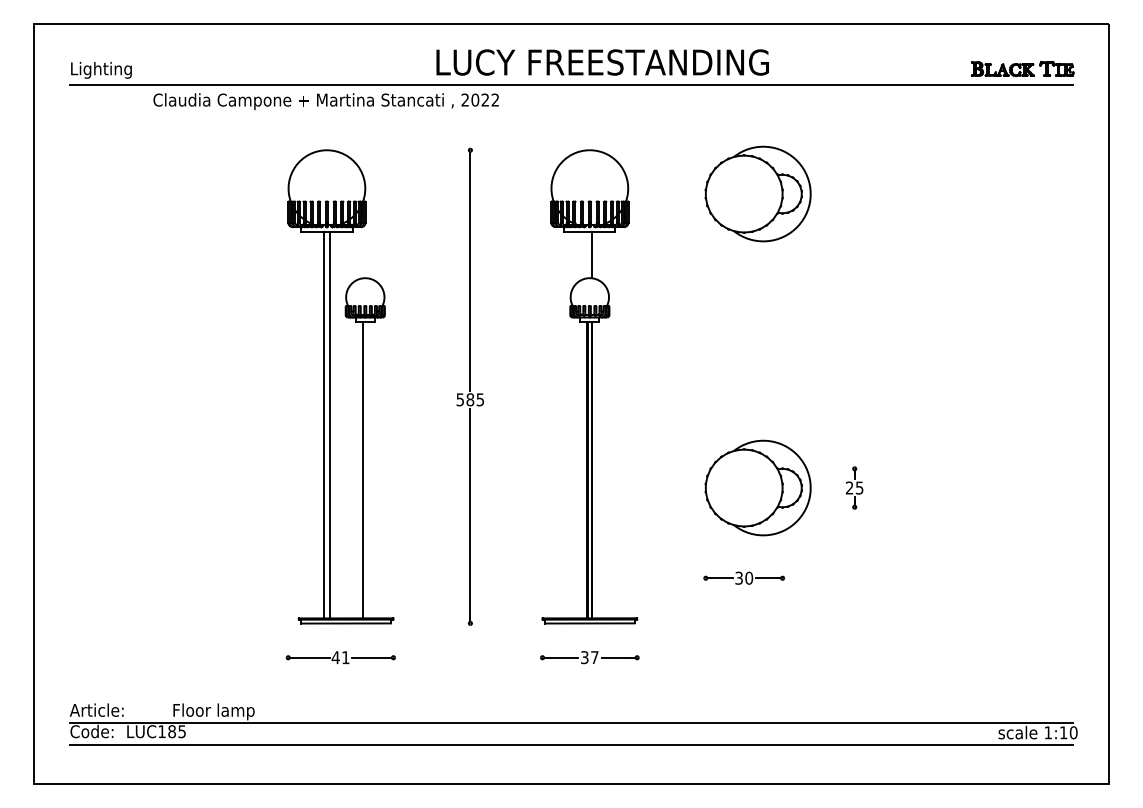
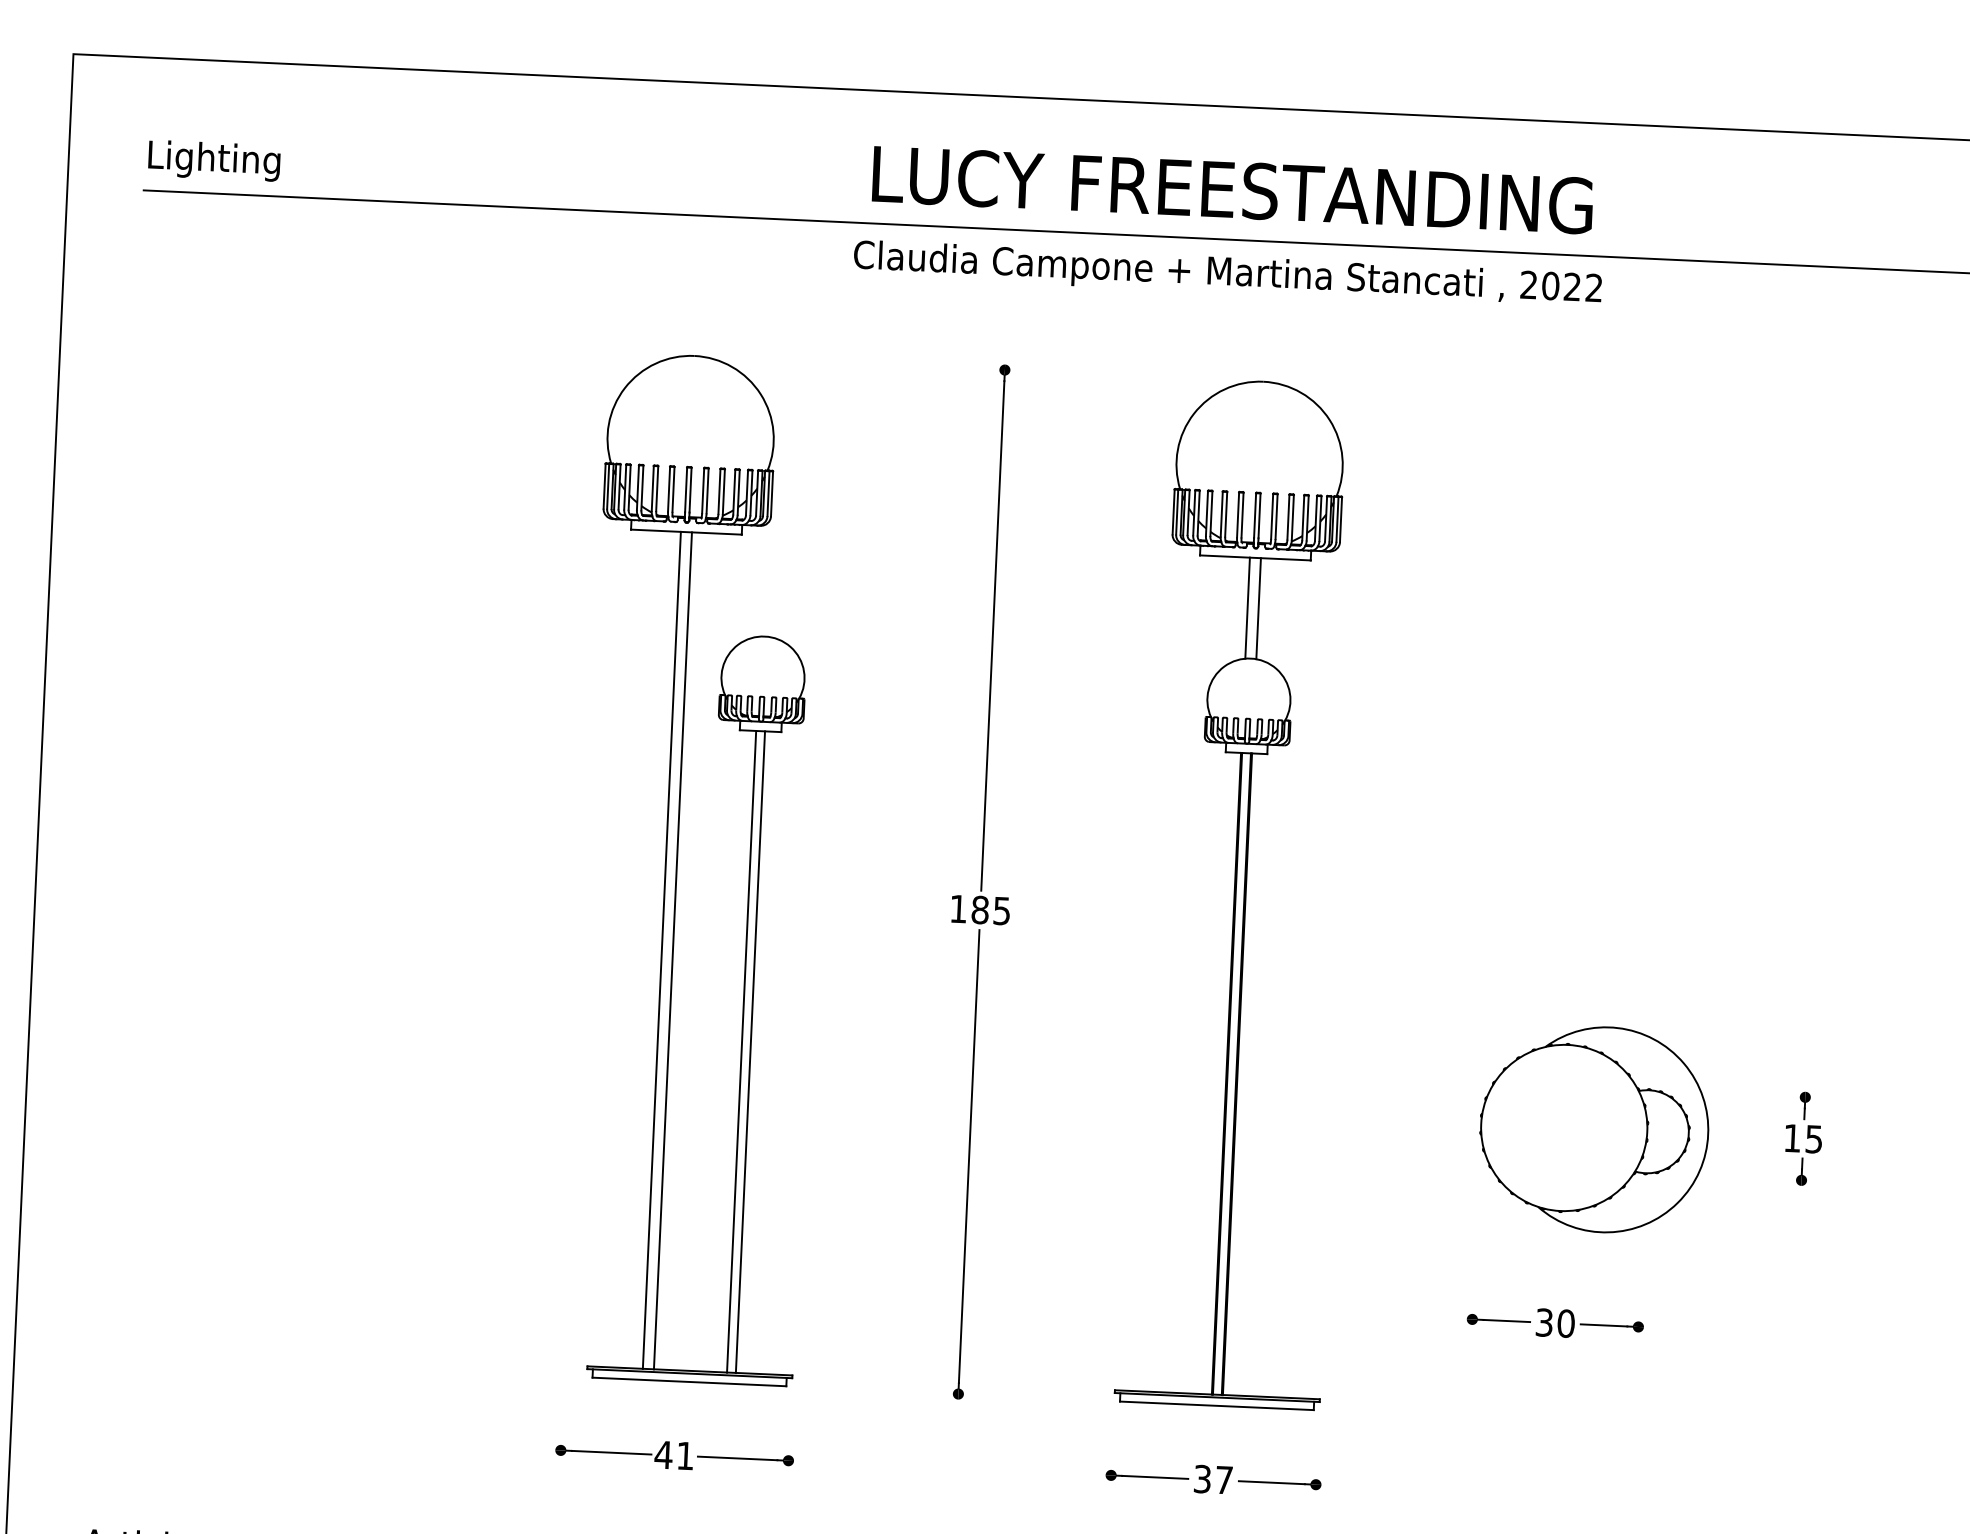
text: (602, 62) -> (1232, 190), moved
text: (325, 101) -> (1226, 274), moved
part: (757, 193) -> (1621, 491), removed
line: (587, 254) -> (1248, 607), added
text: (459, 399) -> (956, 908), 585 -> 185
line: (367, 469) -> (750, 1050), added
text: (849, 487) -> (1792, 1137), 25 -> 15

